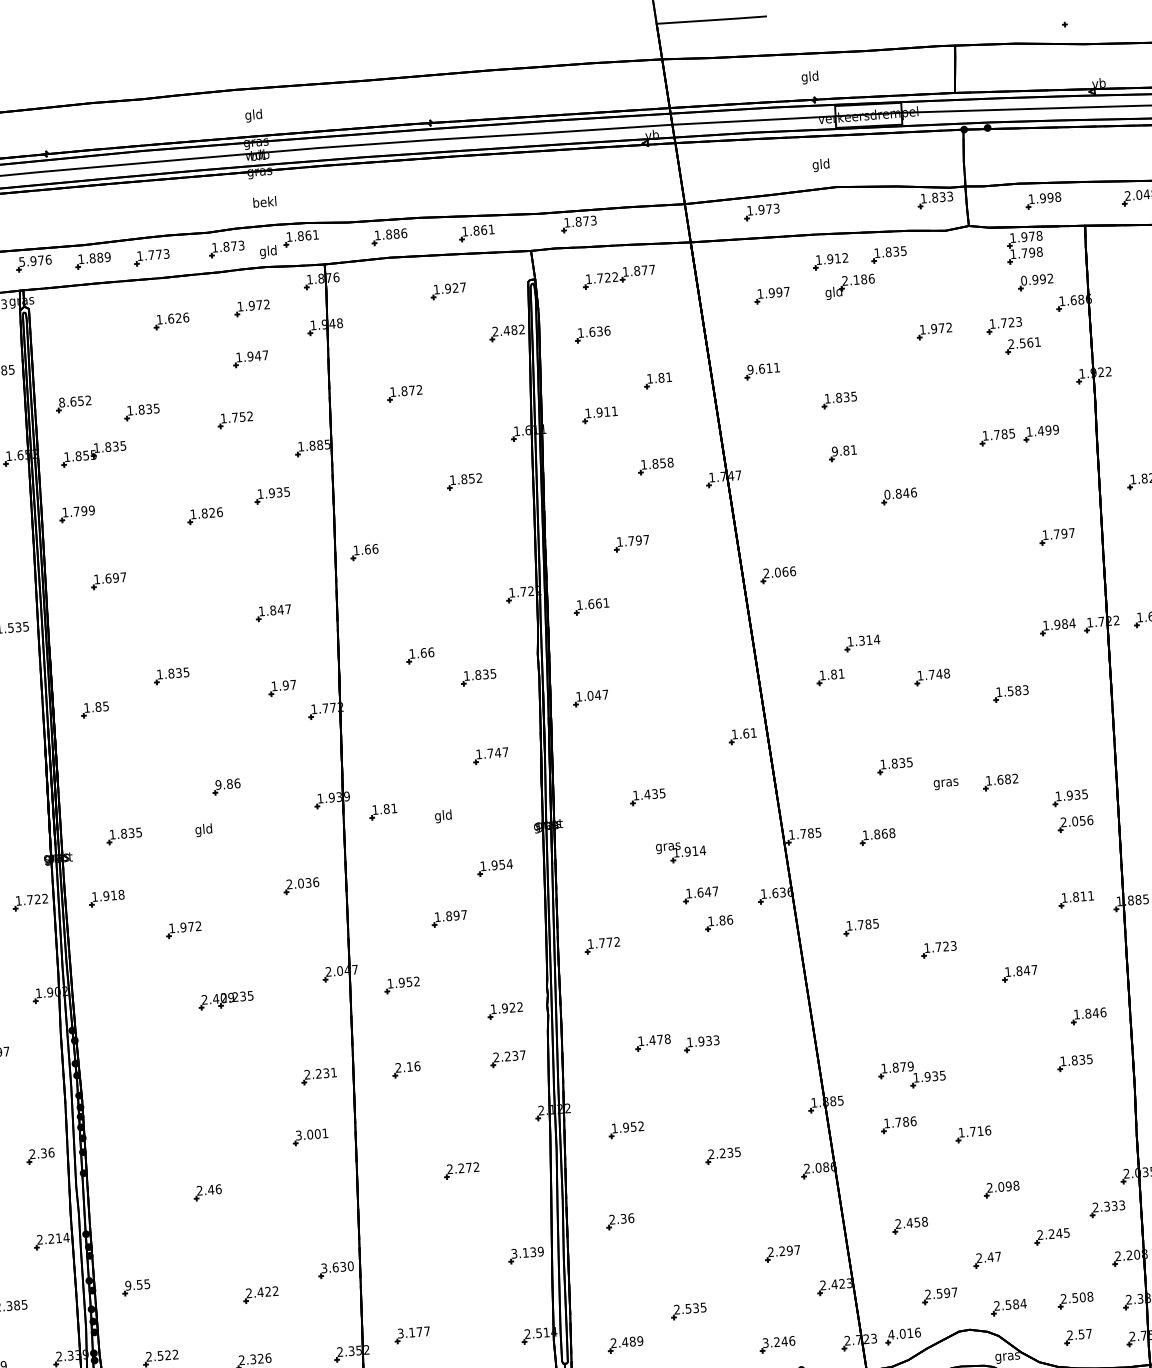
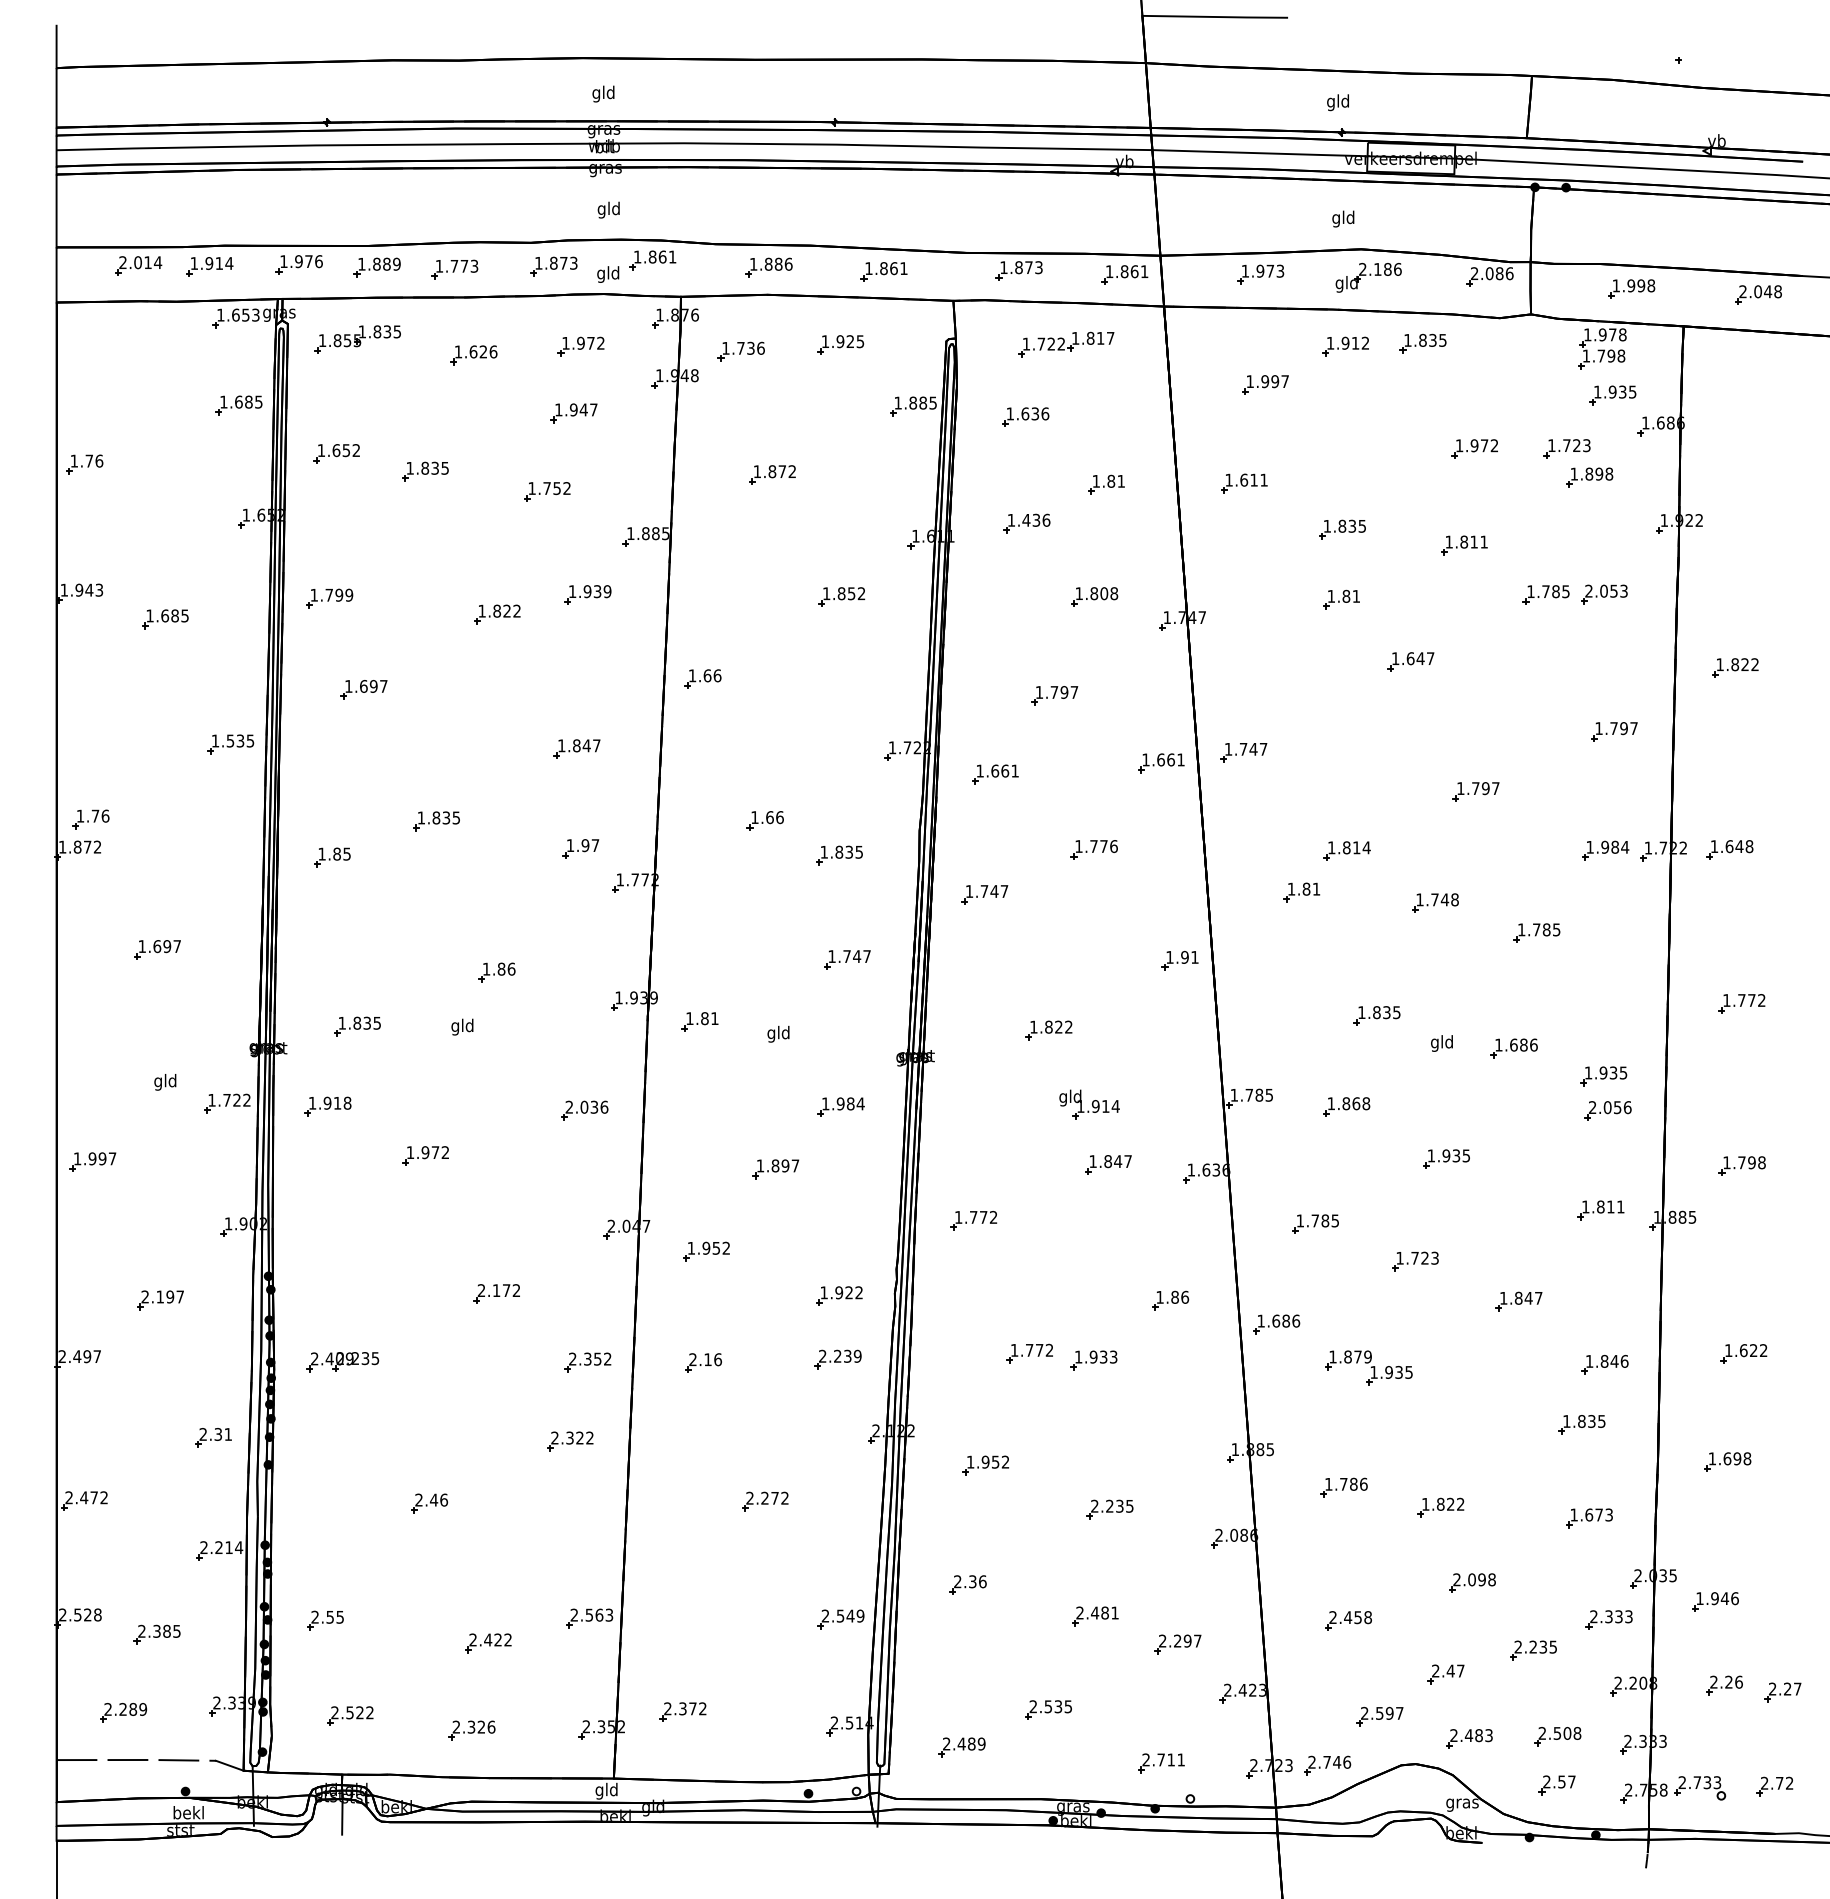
text: (936, 197) -> (1491, 273), 1.833 -> 2.086
text: (264, 202) -> (608, 209), bekl -> gld
part: (658, 220) -> (1124, 274), added
text: (21, 261) -> (283, 261), 5.976 -> 1.976
text: (644, 270) -> (1100, 338), 1.877 -> 1.817
text: (1036, 279) -> (1614, 391), 0.992 -> 1.935
part: (849, 286) -> (1368, 277), moved
text: (463, 287) -> (860, 341), 1.927 -> 1.925
part: (373, 302) -> (740, 351), added
text: (508, 330) -> (915, 402), 2.482 -> 1.885
text: (1024, 342) -> (1591, 473), 2.561 -> 1.898
text: (750, 369) -> (1228, 479), 9.611 -> 1.611
text: (62, 402) -> (321, 450), 8.652 -> 1.652
part: (932, 404) -> (1464, 545), added
text: (607, 411) -> (1036, 519), 1.911 -> 1.436
text: (1042, 430) -> (1606, 590), 1.499 -> 2.053
text: (835, 450) -> (1331, 595), 9.81 -> 1.81
part: (93, 454) -> (357, 339), moved
text: (663, 463) -> (1104, 593), 1.858 -> 1.808
text: (287, 491) -> (607, 591), 1.935 -> 1.939
text: (900, 493) -> (1412, 658), 0.846 -> 1.647
text: (220, 511) -> (517, 610), 1.826 -> 1.822
text: (779, 571) -> (1245, 748), 2.066 -> 1.747
part: (716, 588) -> (1161, 763), added
part: (955, 590) -> (1475, 791), added
text: (861, 640) -> (1346, 847), 1.314 -> 1.814
part: (670, 657) -> (1093, 849), added
text: (1018, 690) -> (1546, 929), 1.583 -> 1.785
text: (590, 695) -> (984, 891), 1.047 -> 1.747
text: (745, 732) -> (1184, 956), 1.61 -> 1.91
text: (1015, 778) -> (1533, 1044), 1.682 -> 1.686
text: (946, 783) -> (1442, 1043), gras -> gld
text: (218, 784) -> (486, 968), 9.86 -> 1.86
text: (654, 793) -> (1058, 1026), 1.435 -> 1.822
text: (668, 846) -> (1070, 1097), gras -> gld
text: (502, 864) -> (850, 1103), 1.954 -> 1.984
part: (956, 869) -> (1446, 1158), added
text: (700, 892) -> (1108, 1161), 1.647 -> 1.847
part: (719, 923) -> (1170, 1300), moved
part: (225, 1000) -> (342, 1362), moved
part: (837, 1005) -> (1276, 1324), added
part: (245, 1029) -> (496, 1293), added
text: (660, 1039) -> (1039, 1350), 1.478 -> 1.772
text: (522, 1054) -> (857, 1355), 2.237 -> 2.239
text: (326, 1072) -> (597, 1358), 2.231 -> 2.352
part: (911, 1074) -> (1368, 1367), moved
text: (980, 1130) -> (1450, 1503), 1.716 -> 1.822
part: (1086, 1133) -> (1589, 1518), added
text: (312, 1134) -> (572, 1437), 3.001 -> 2.322
text: (51, 1152) -> (228, 1434), 2.36 -> 2.31
text: (1059, 1233) -> (1543, 1646), 2.245 -> 2.235
part: (718, 1237) -> (1095, 1616), added
text: (523, 1252) -> (837, 1615), 3.139 -> 2.549
text: (337, 1266) -> (591, 1614), 3.630 -> 2.563
text: (128, 1285) -> (315, 1616), 9.55 -> 2.55
text: (1015, 1304) -> (1478, 1735), 2.584 -> 2.483
text: (414, 1332) -> (685, 1708), 3.177 -> 2.372
text: (900, 1333) -> (1324, 1761), 4.016 -> 2.746
text: (778, 1341) -> (1163, 1759), 3.246 -> 2.711

